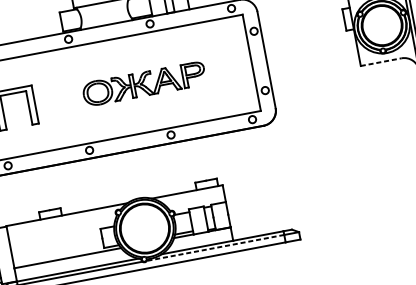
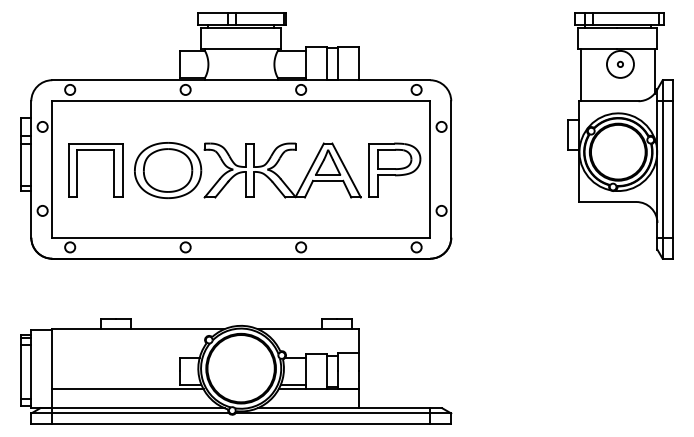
line: (381, 62) -> (607, 202), dashed -> solid
part: (144, 83) -> (277, 170), size x1.67
line: (215, 248) -> (332, 413), dashed -> solid

